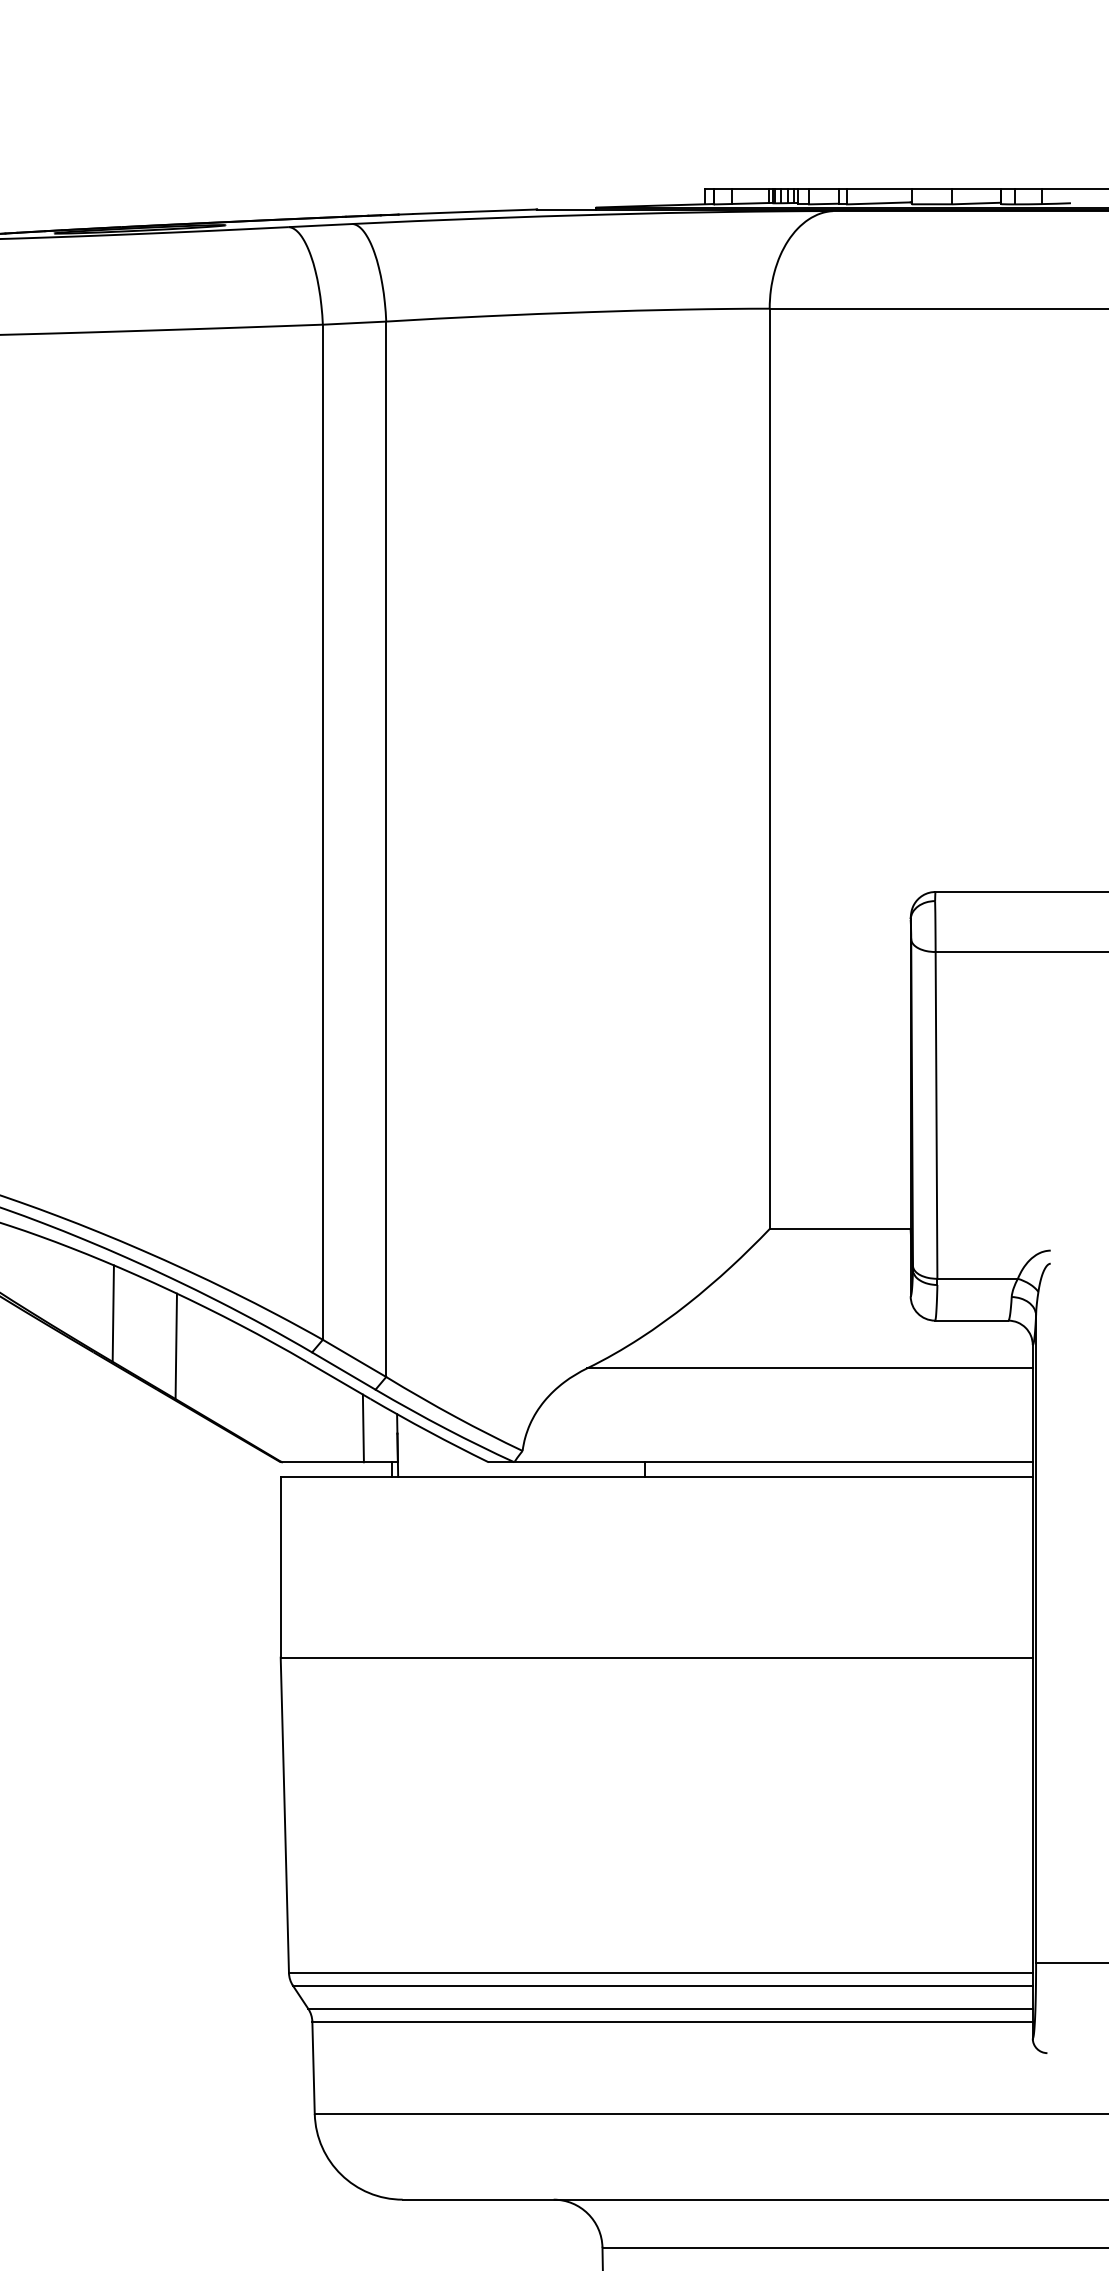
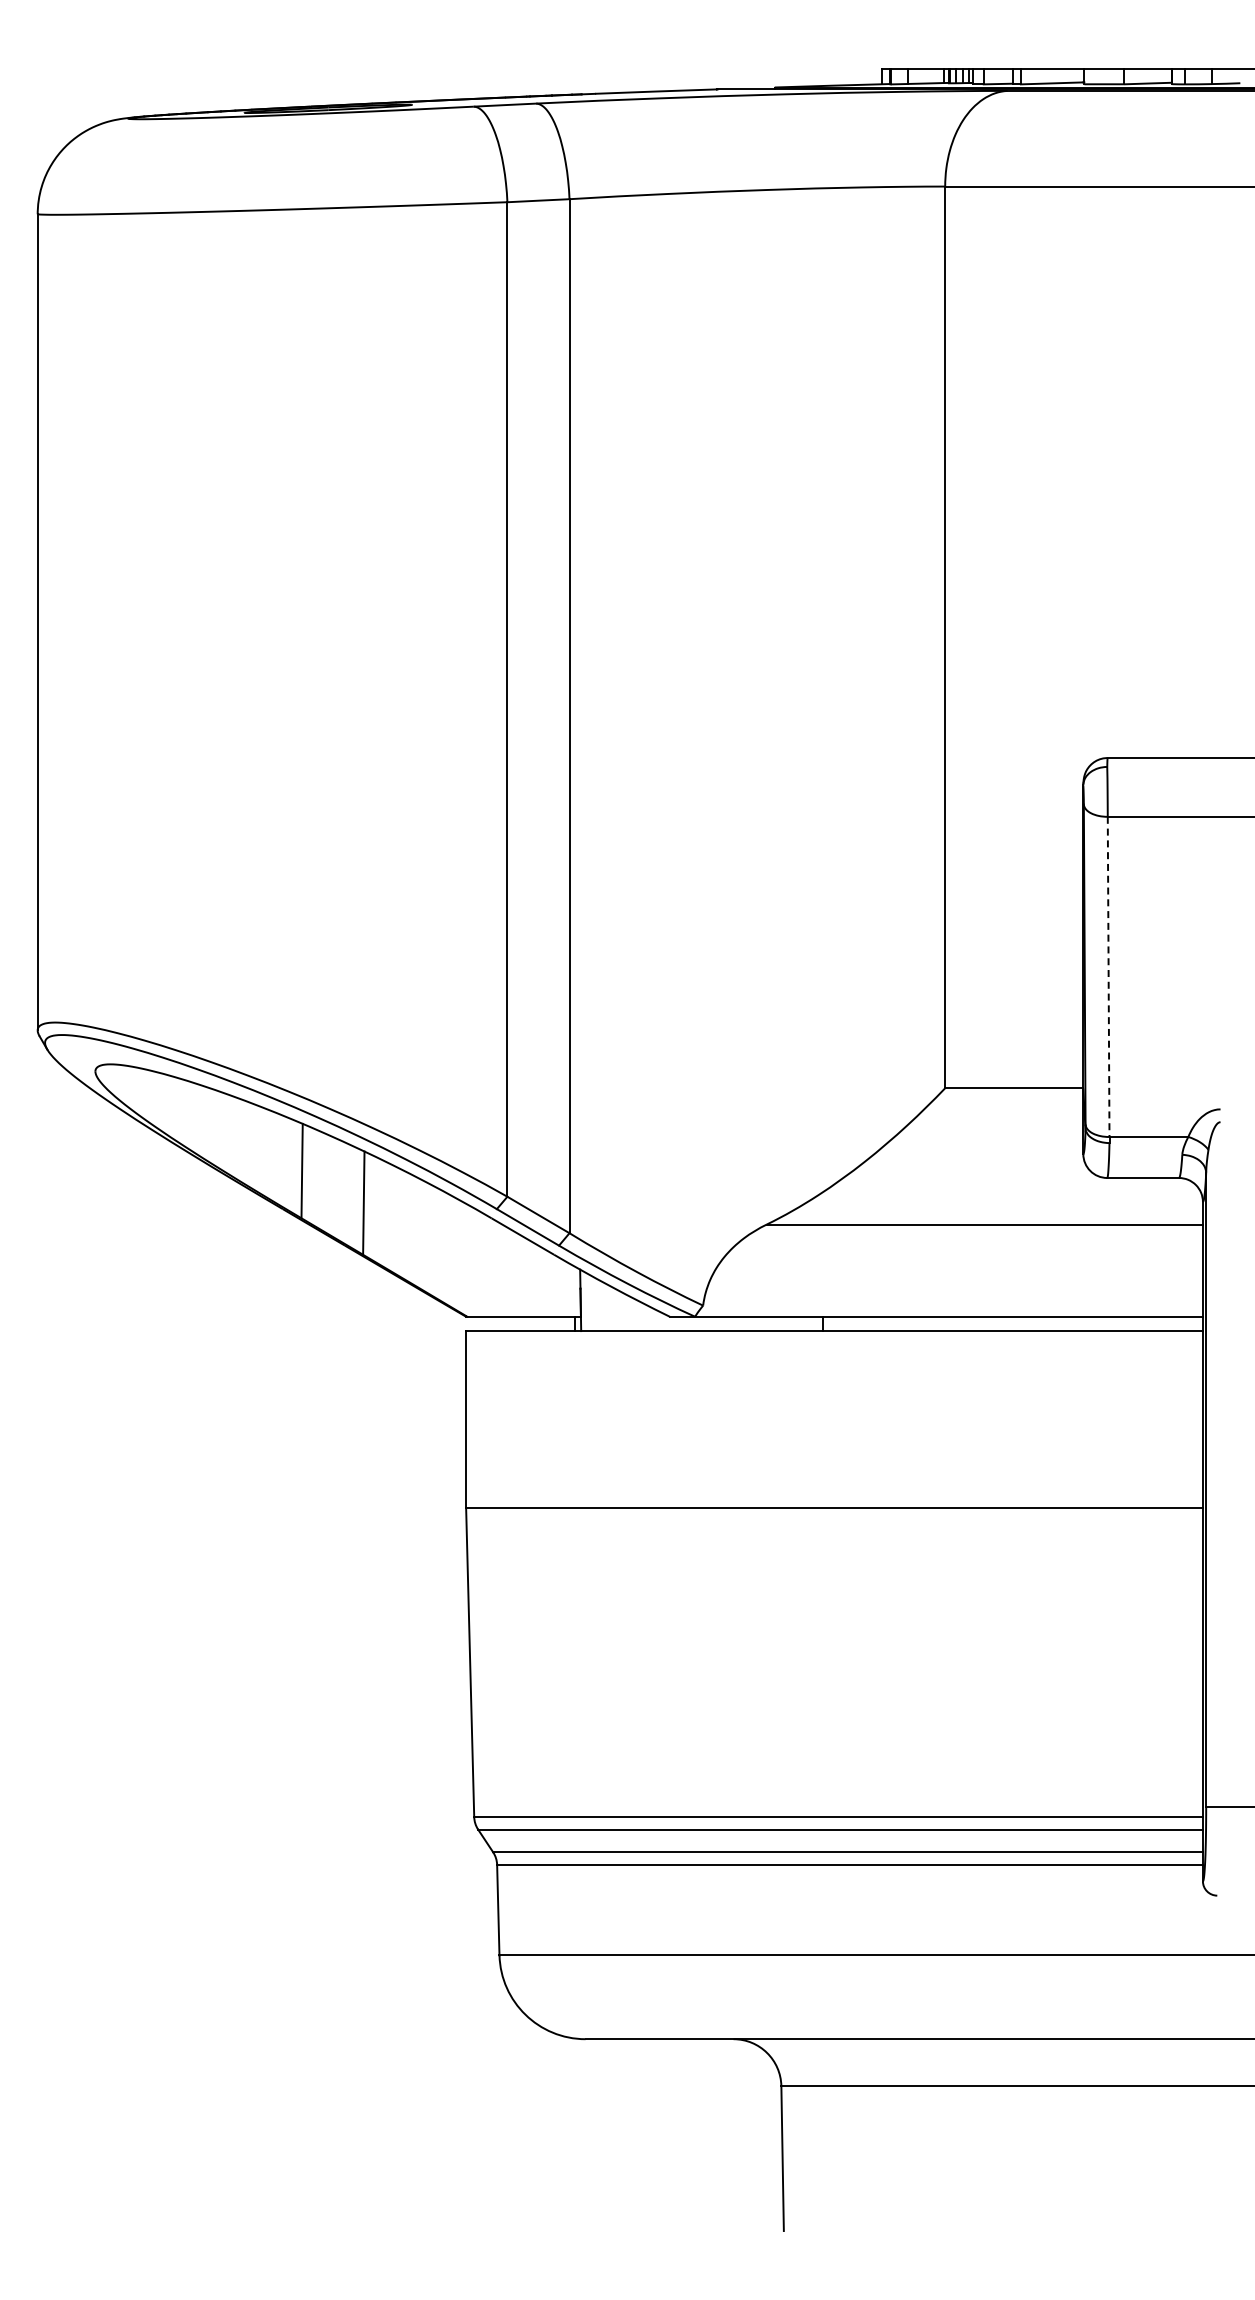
line: (936, 1116) -> (1108, 977), solid -> dashed
line: (362, 1428) -> (546, 1283), removed

